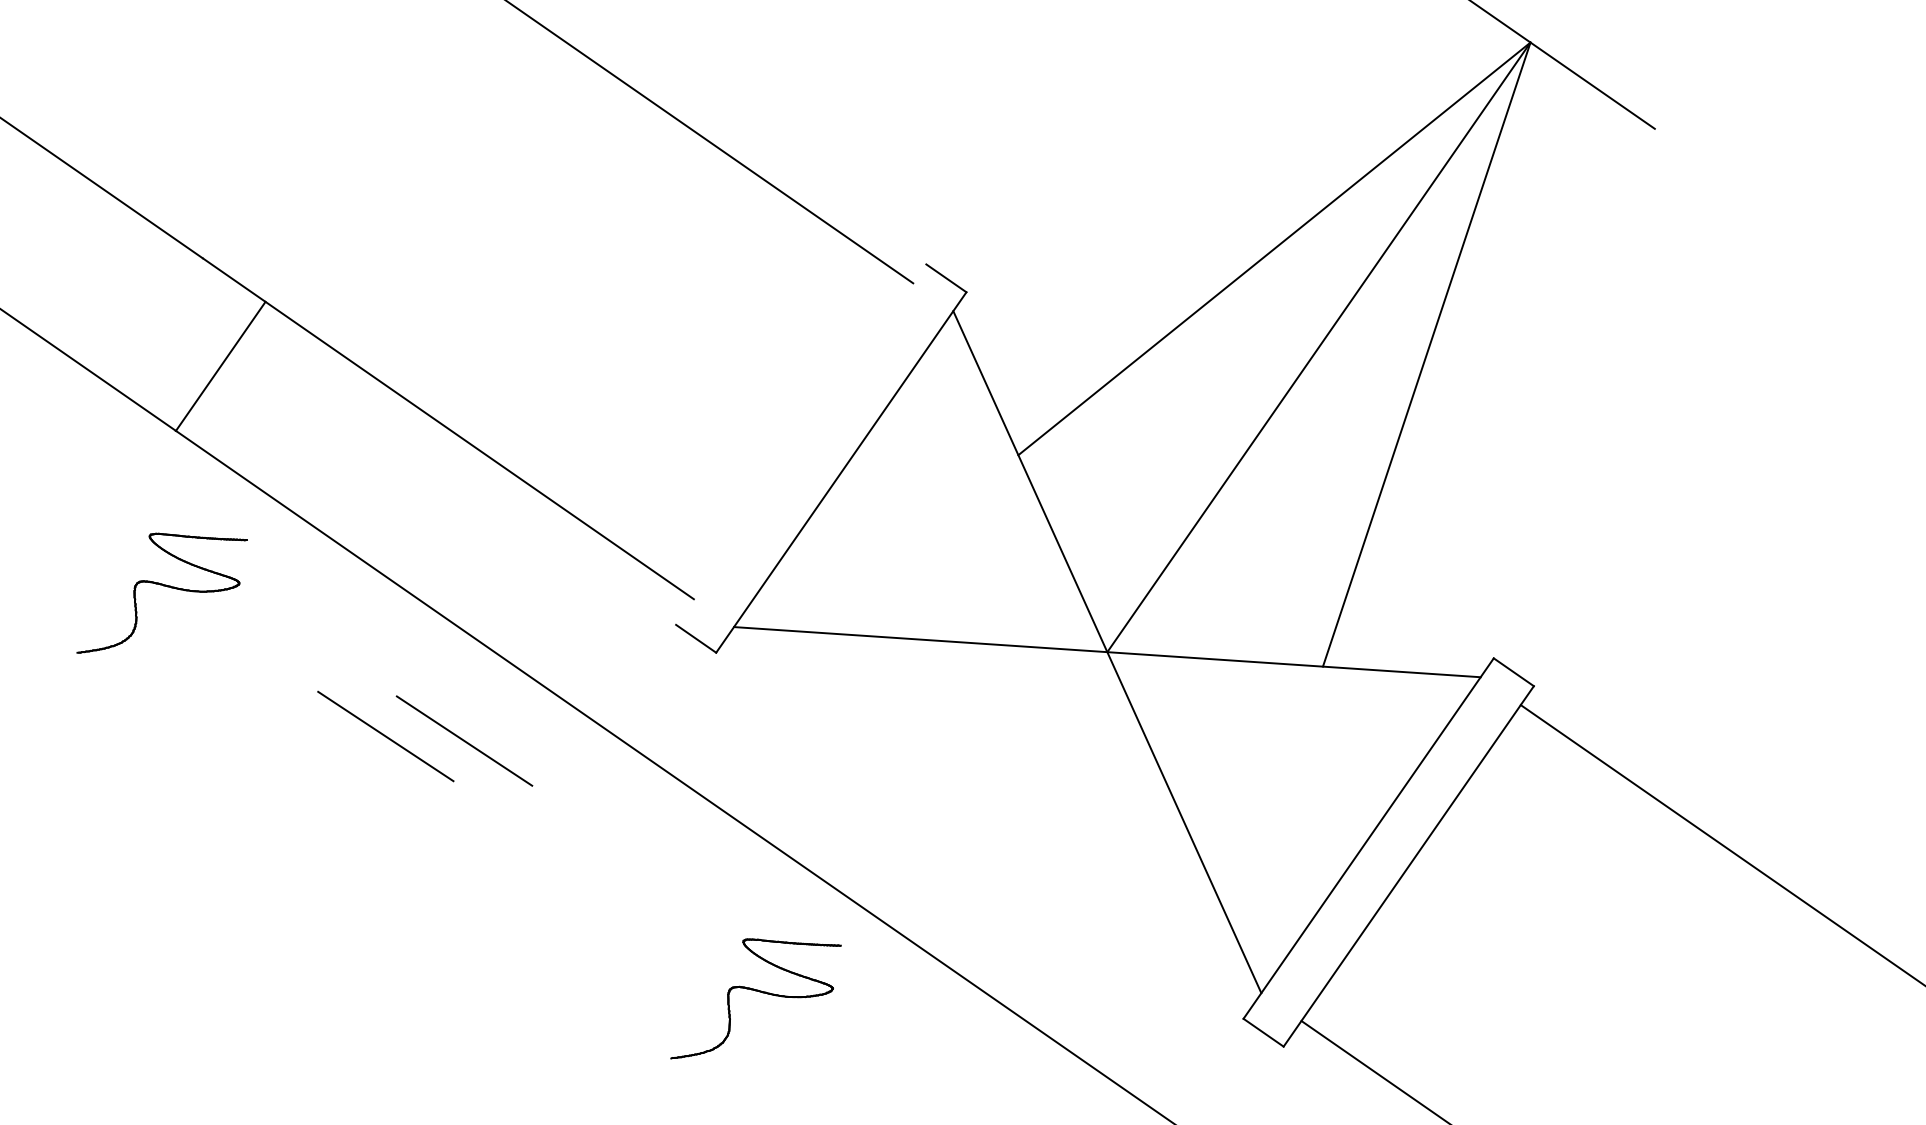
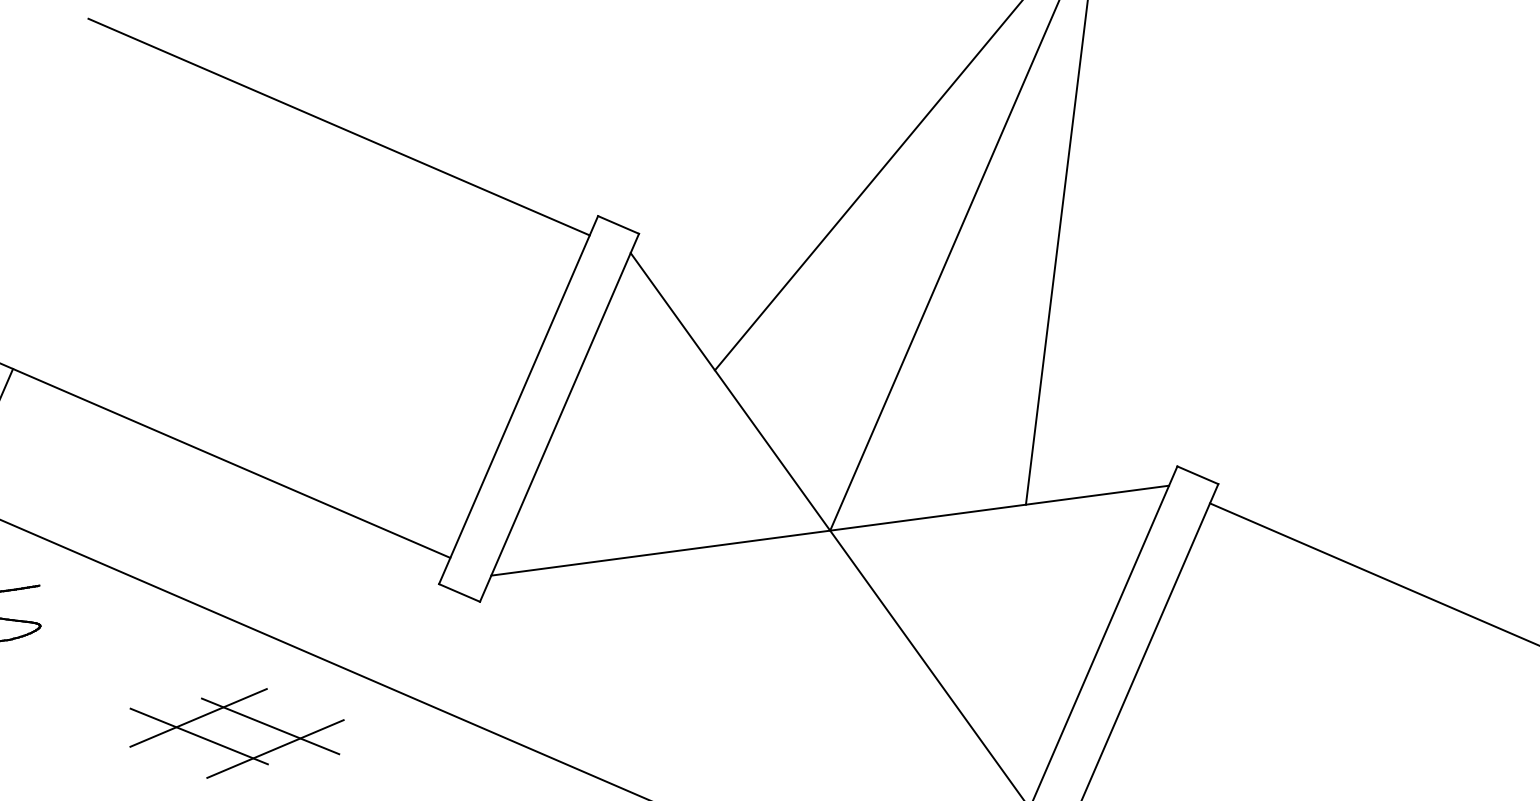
line: (801, 444) -> (518, 399), added
line: (388, 716) -> (198, 718), added
line: (464, 766) -> (275, 749), added

